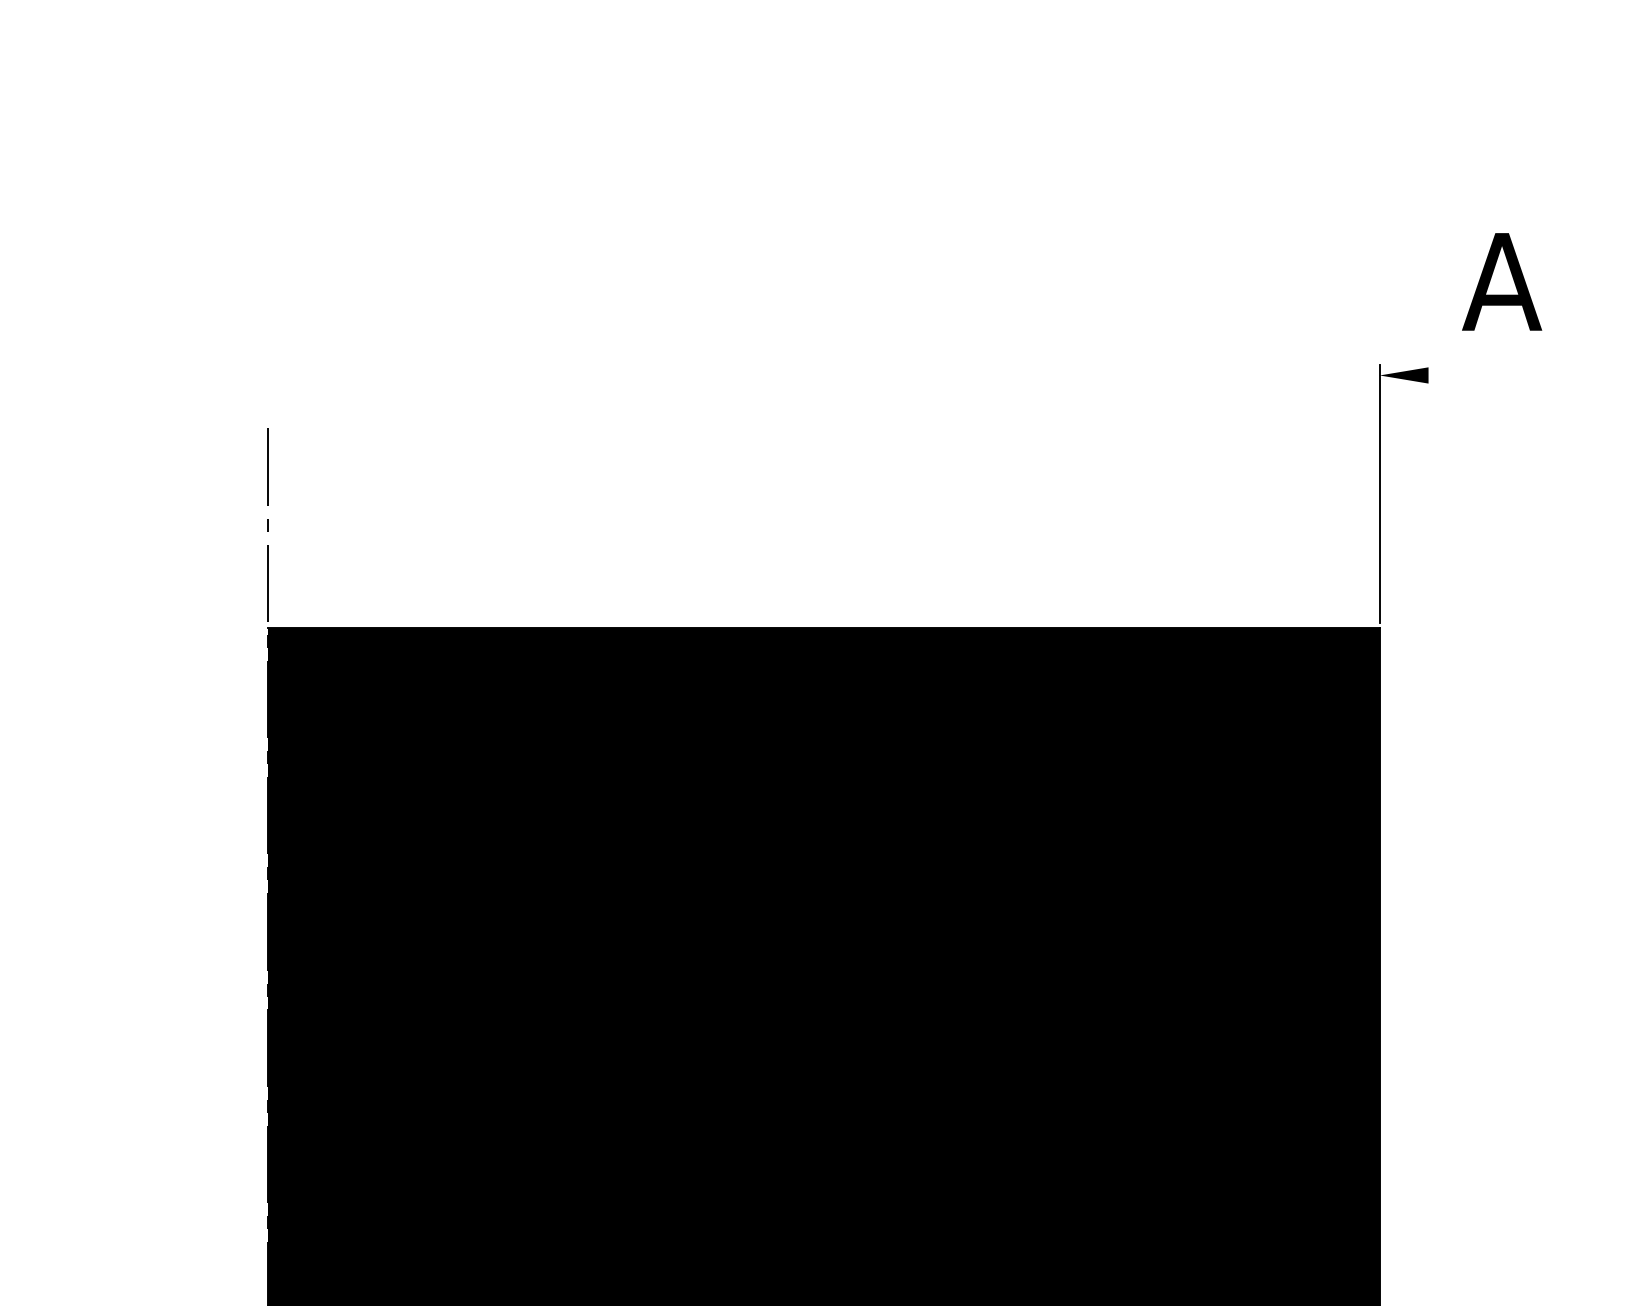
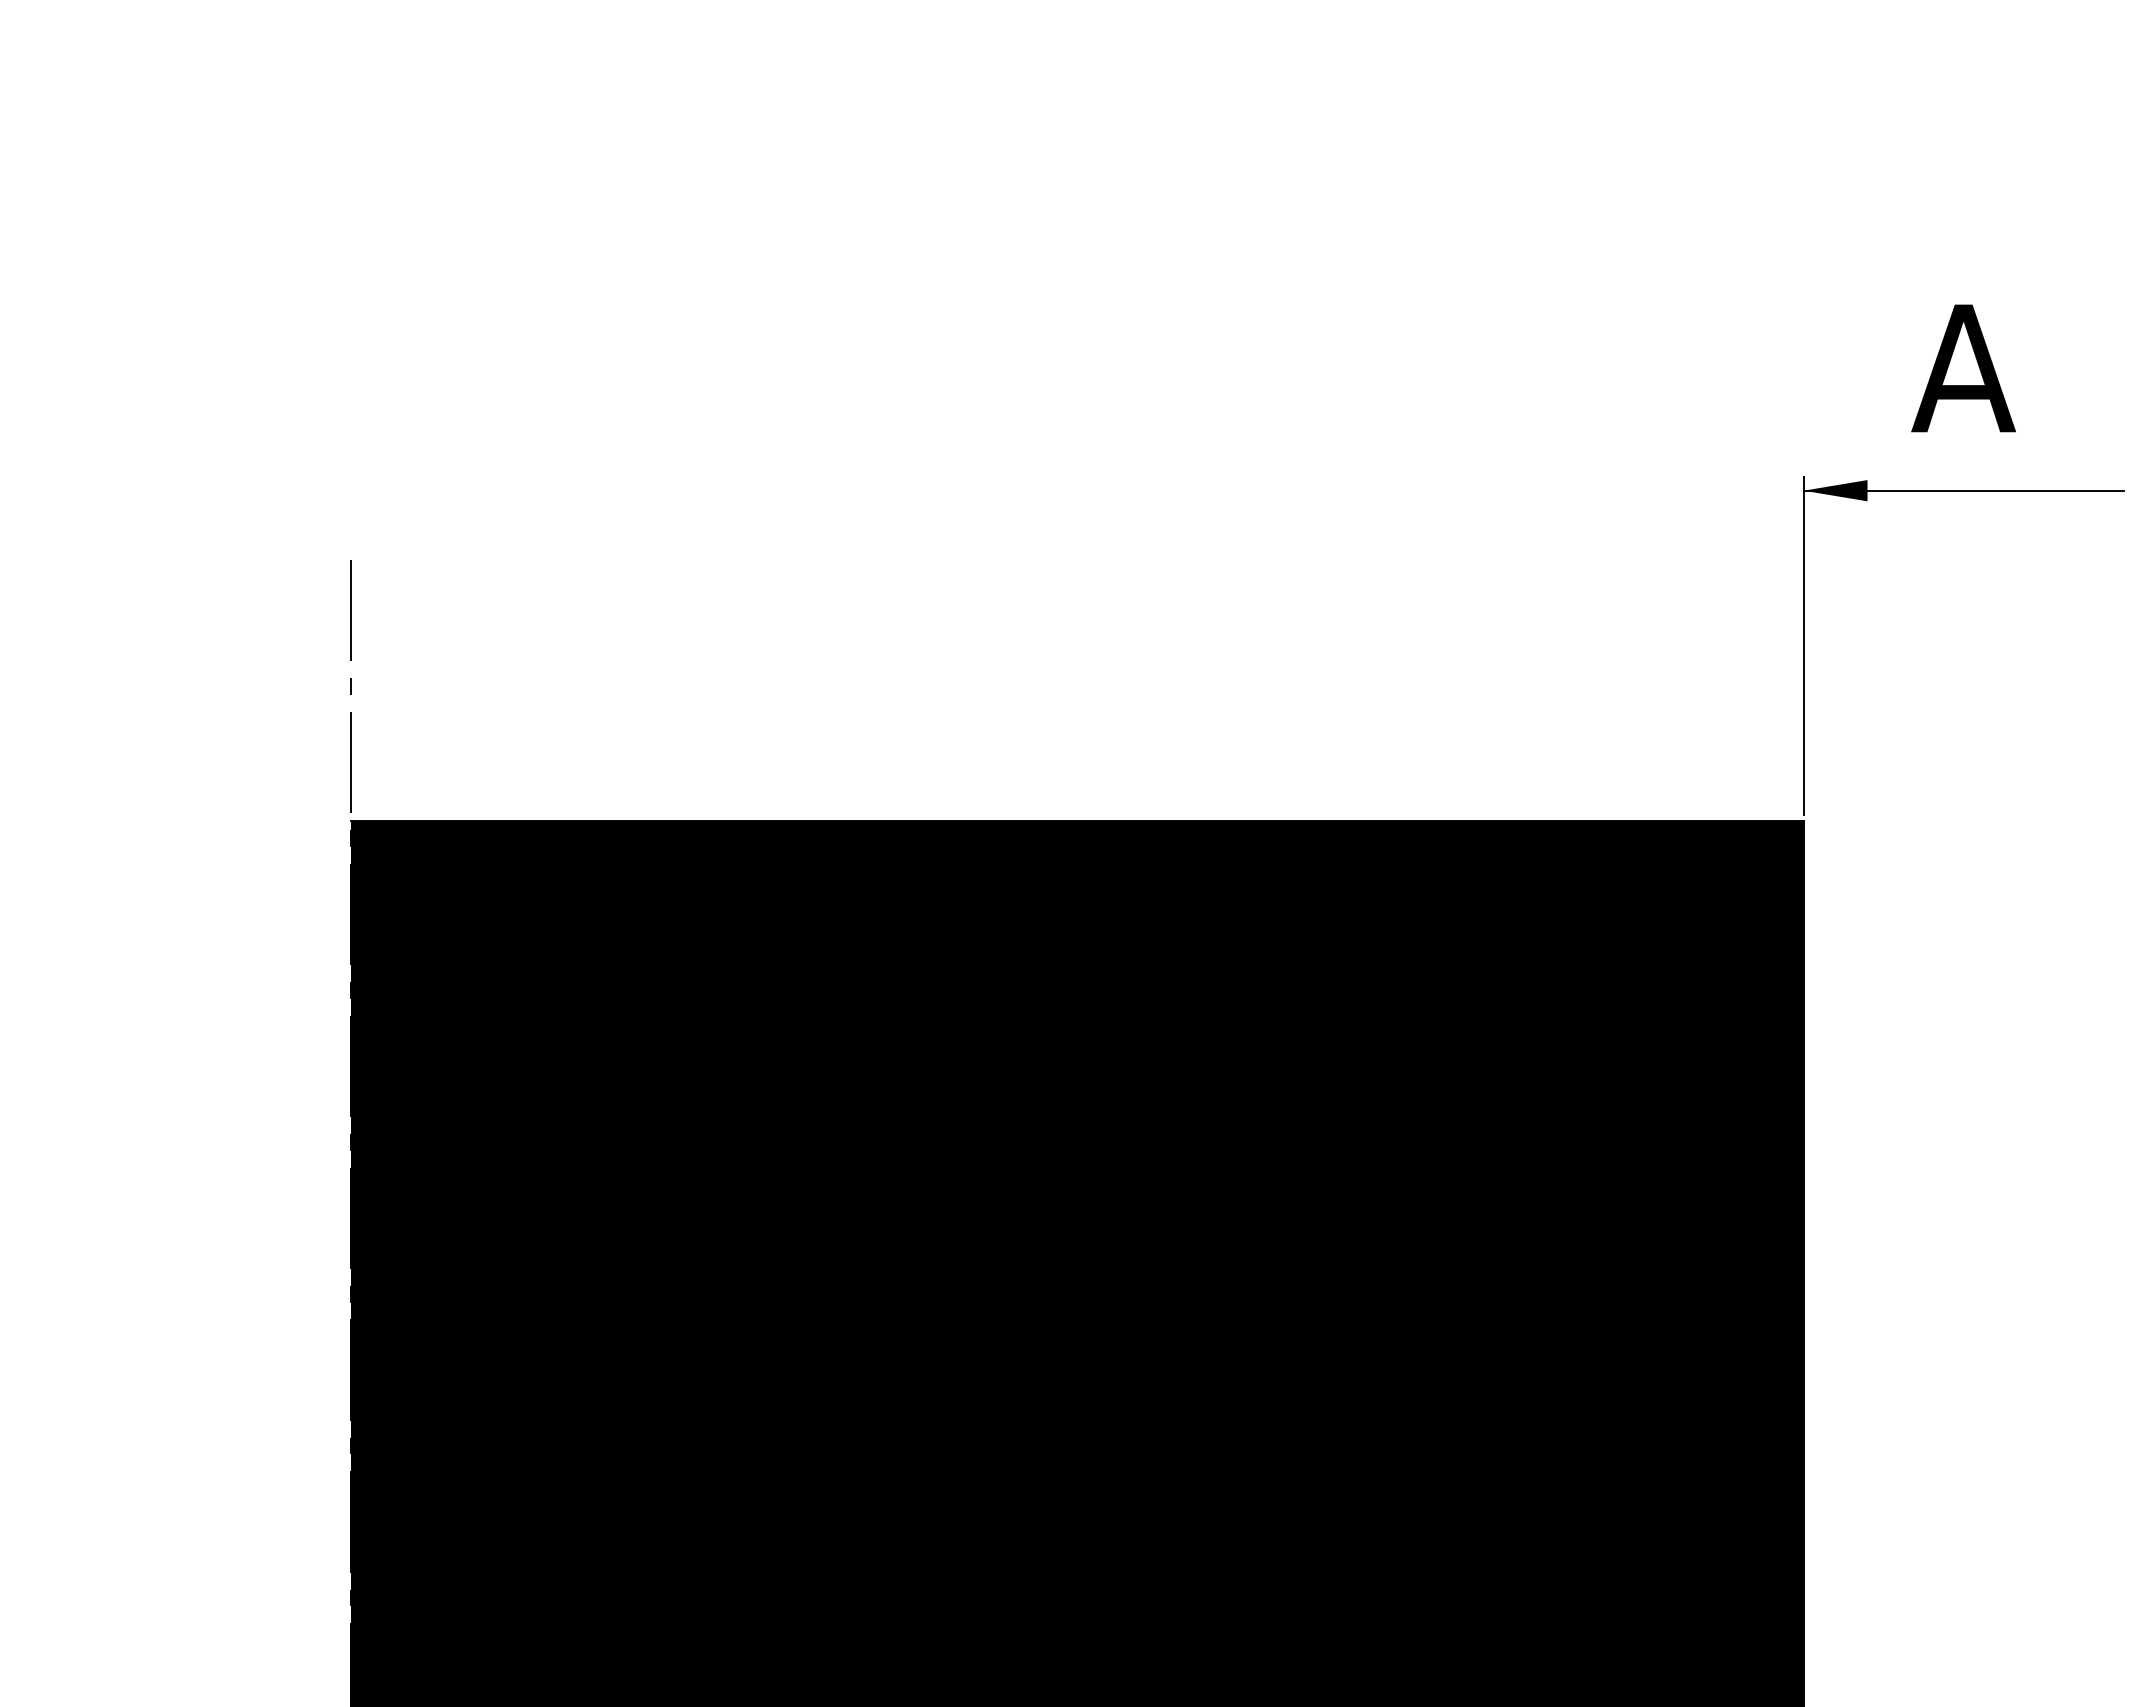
line: (1501, 375) -> (1963, 490), added

